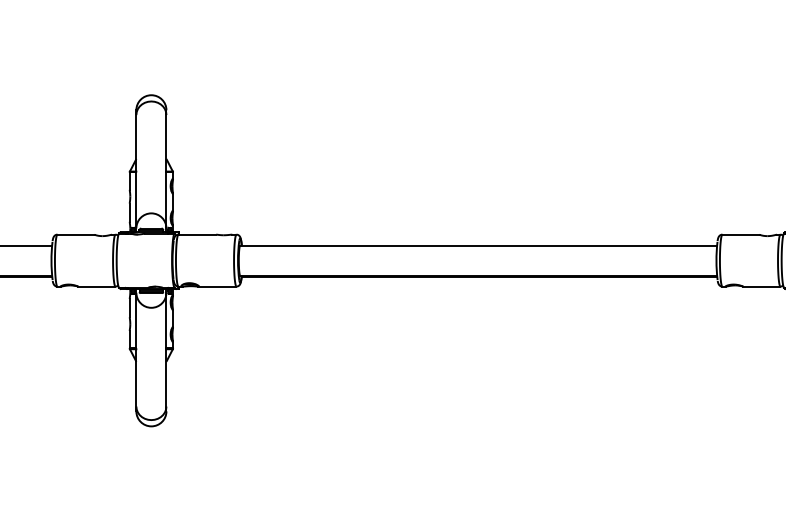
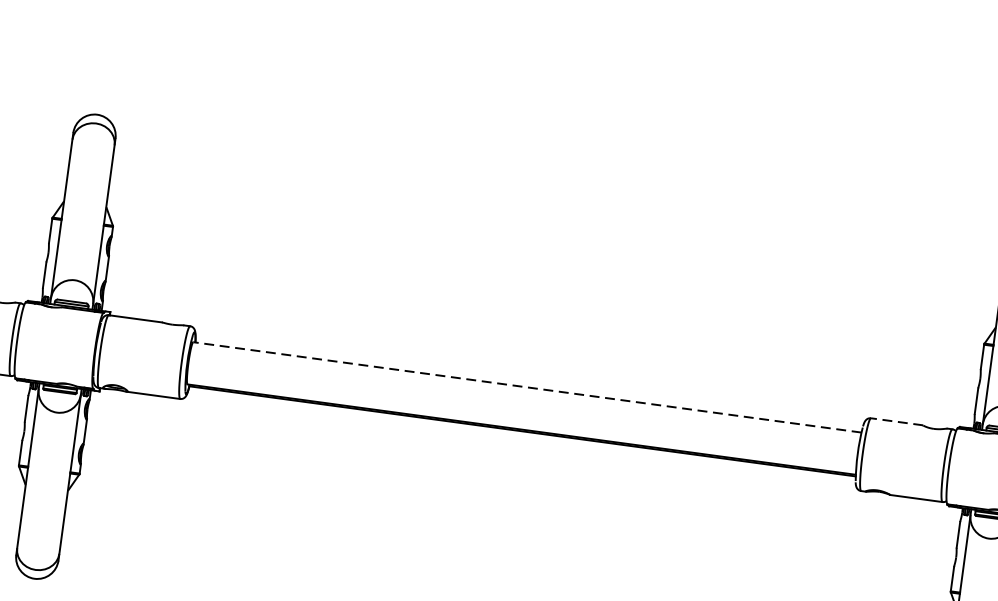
line: (740, 234) -> (896, 421), solid -> dashed
line: (478, 245) -> (527, 387), solid -> dashed

